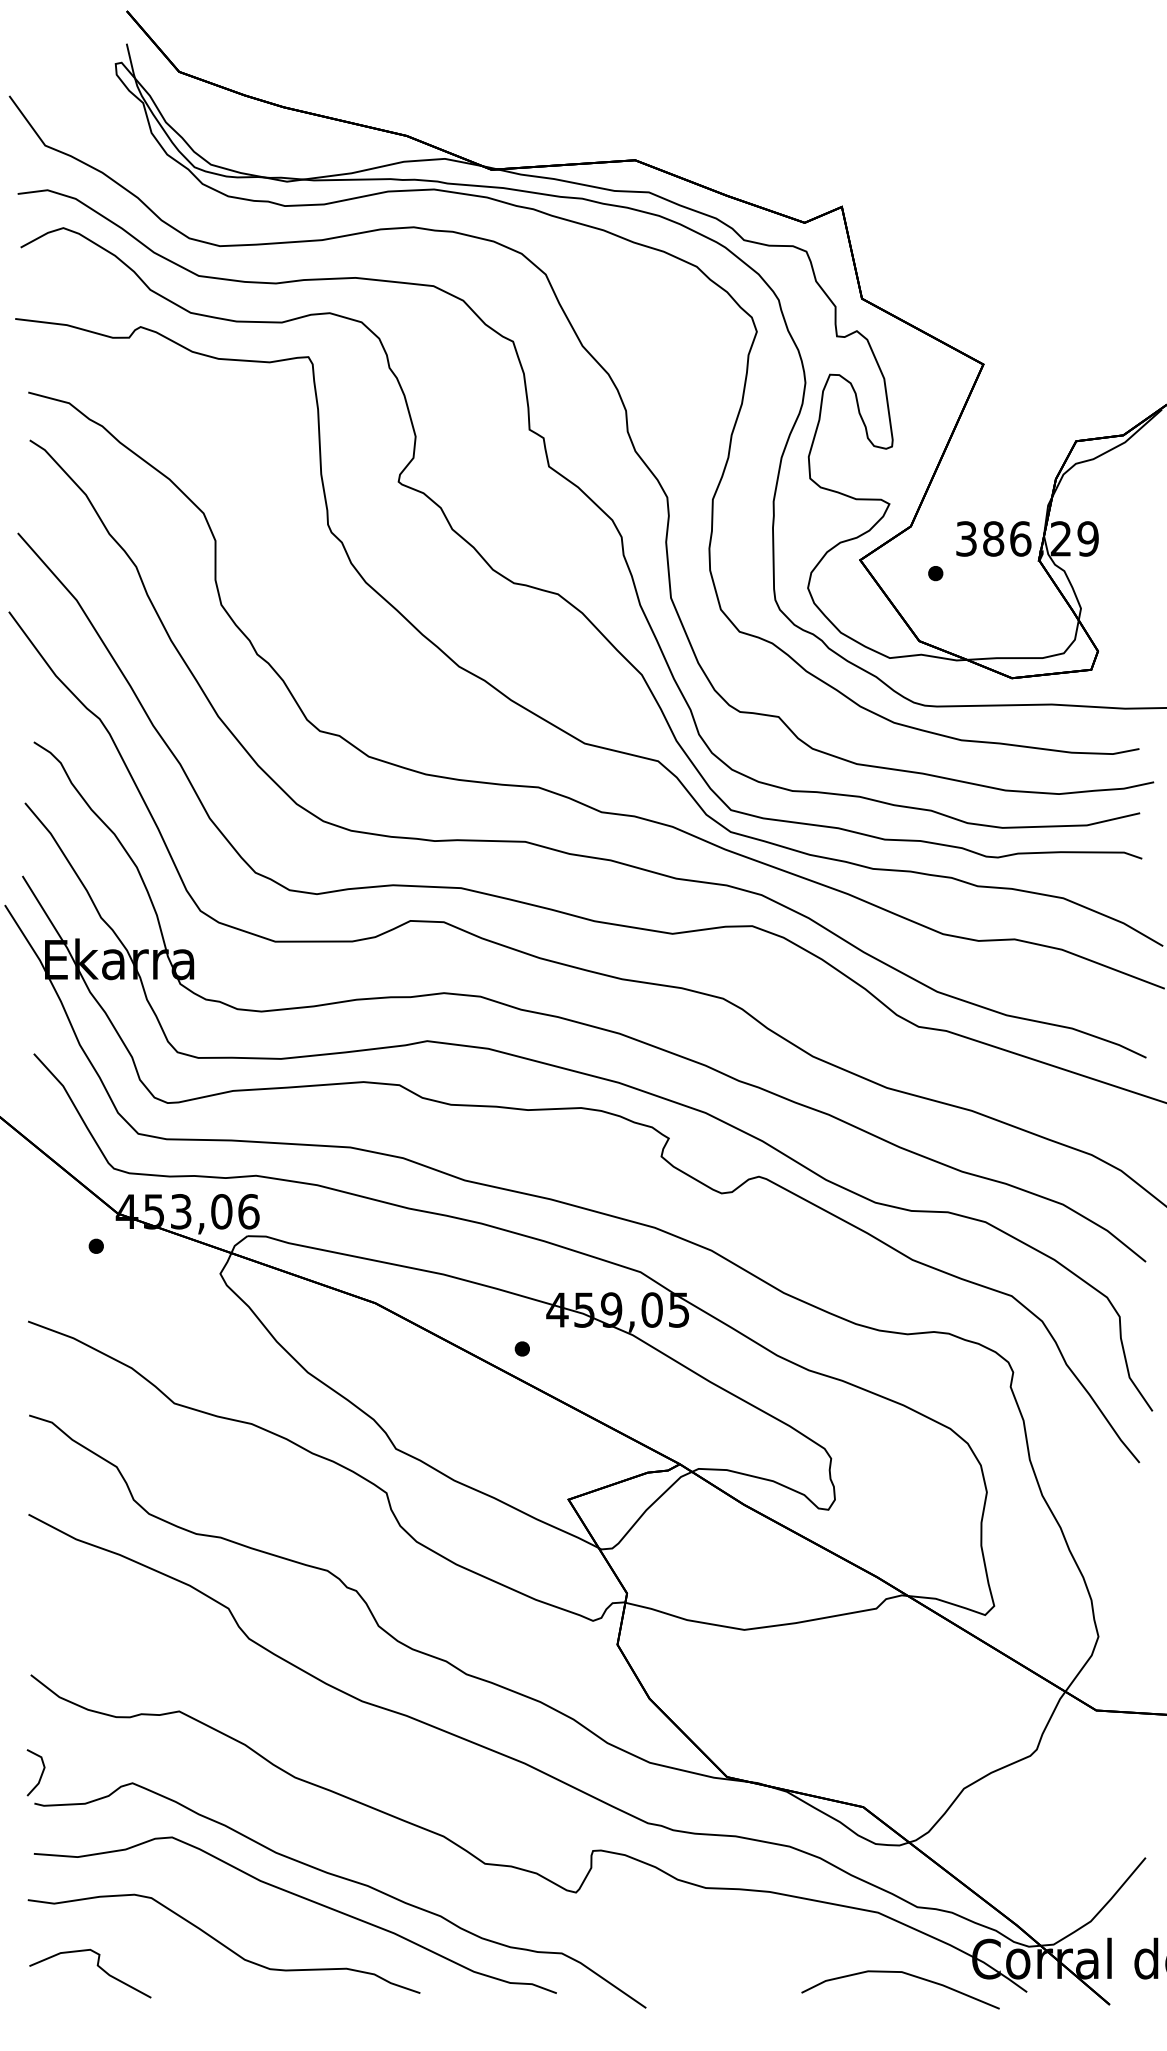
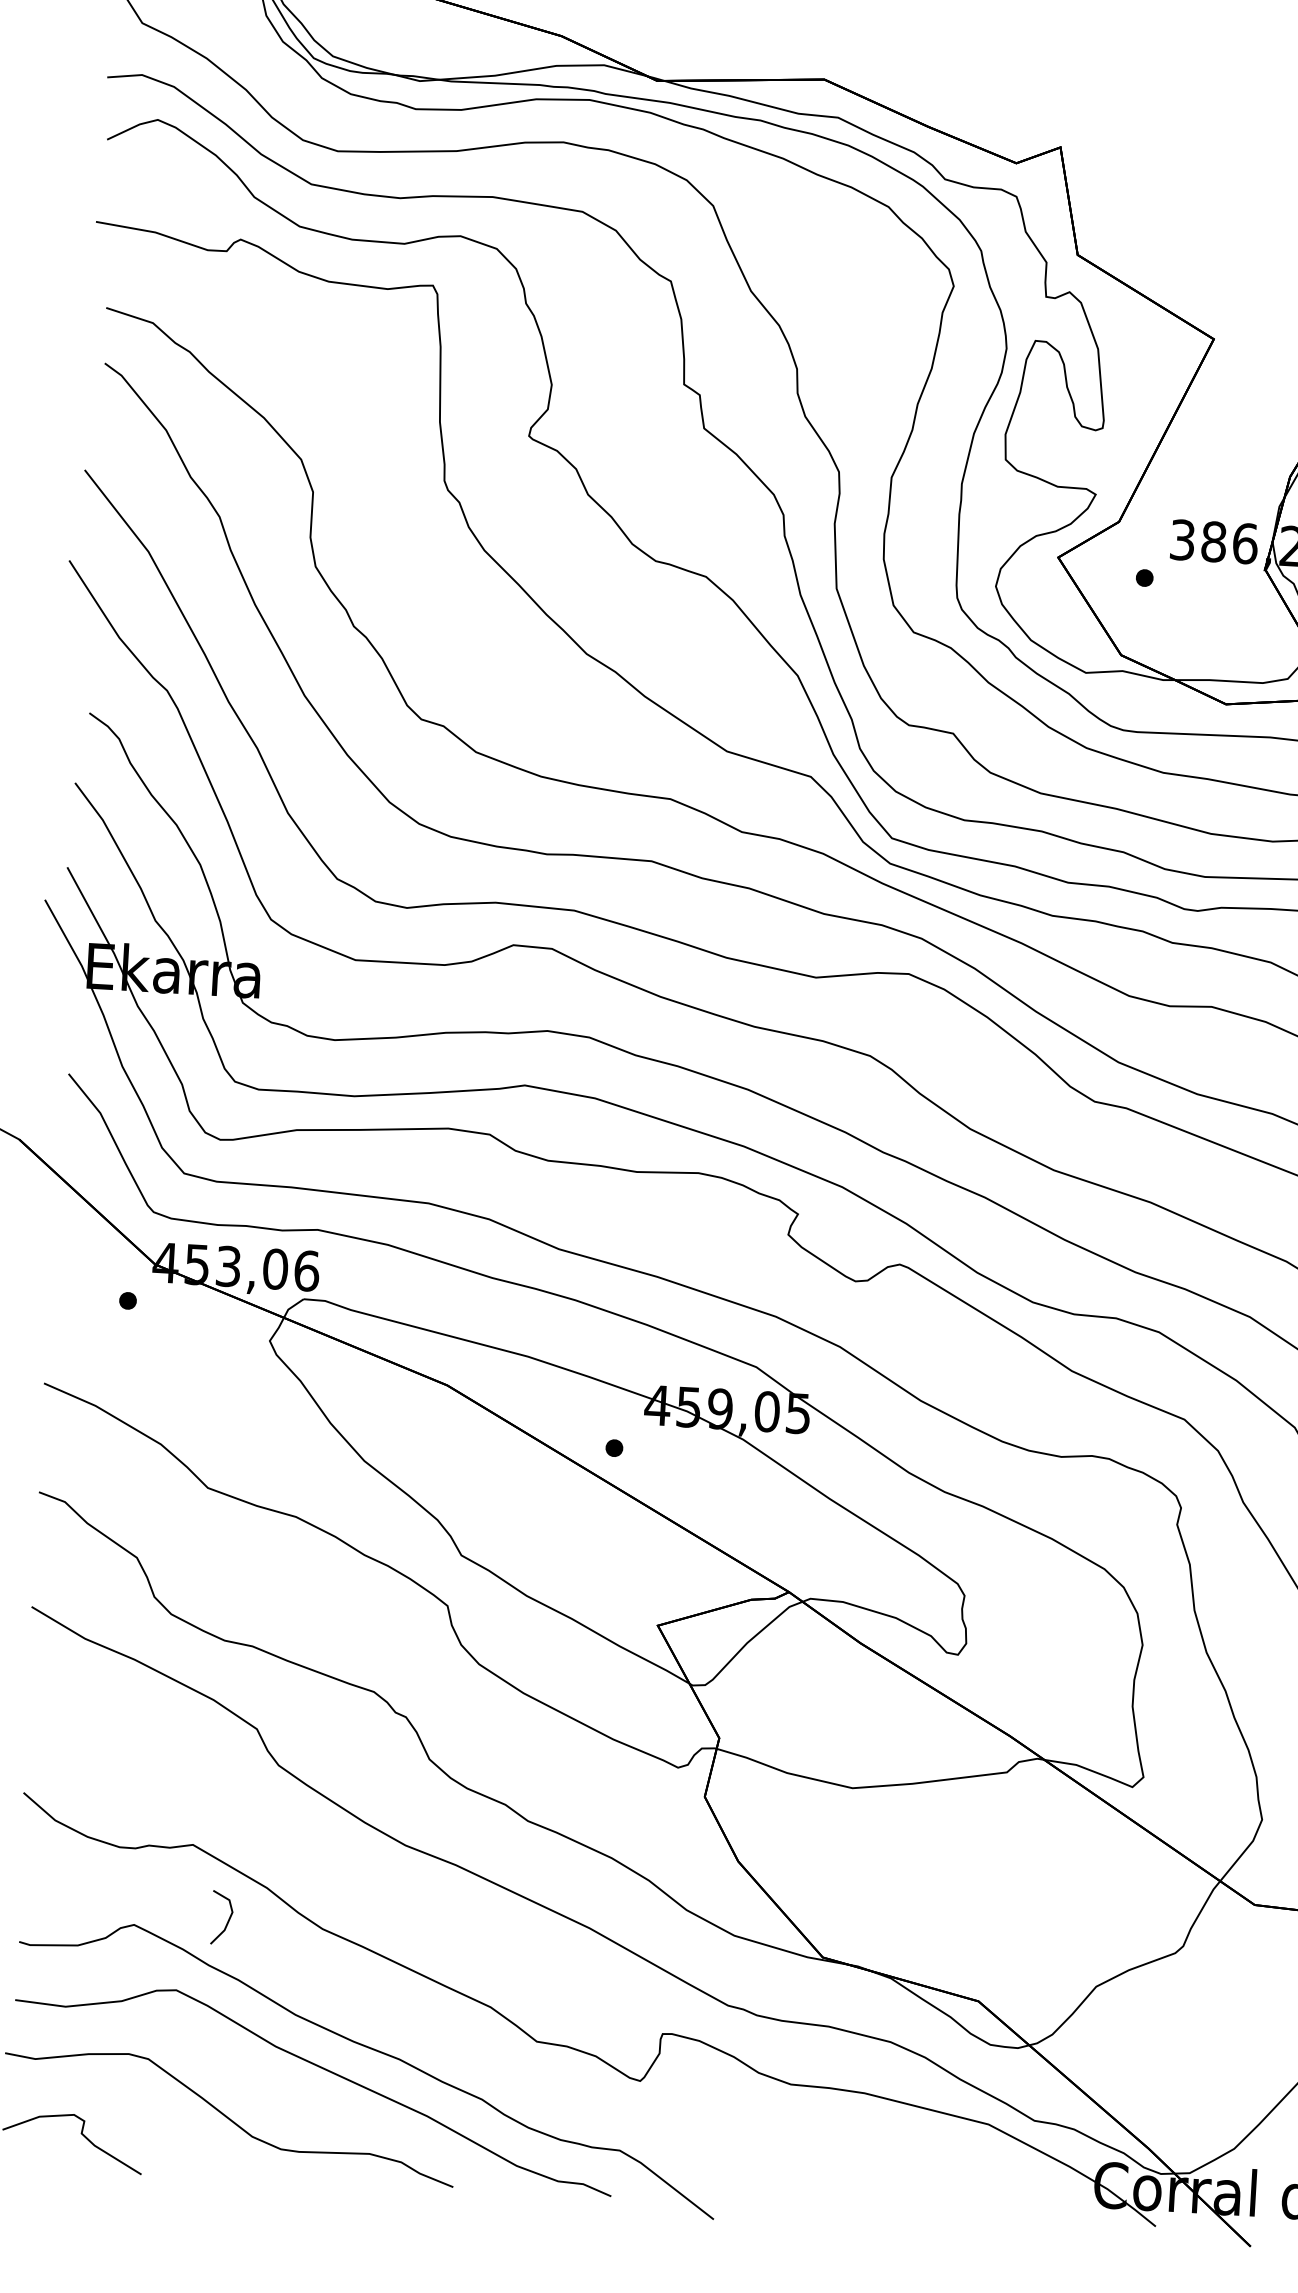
line: (40, 1775) -> (227, 1921), moved
curve: (905, 1974) -> (1016, 2197), removed

